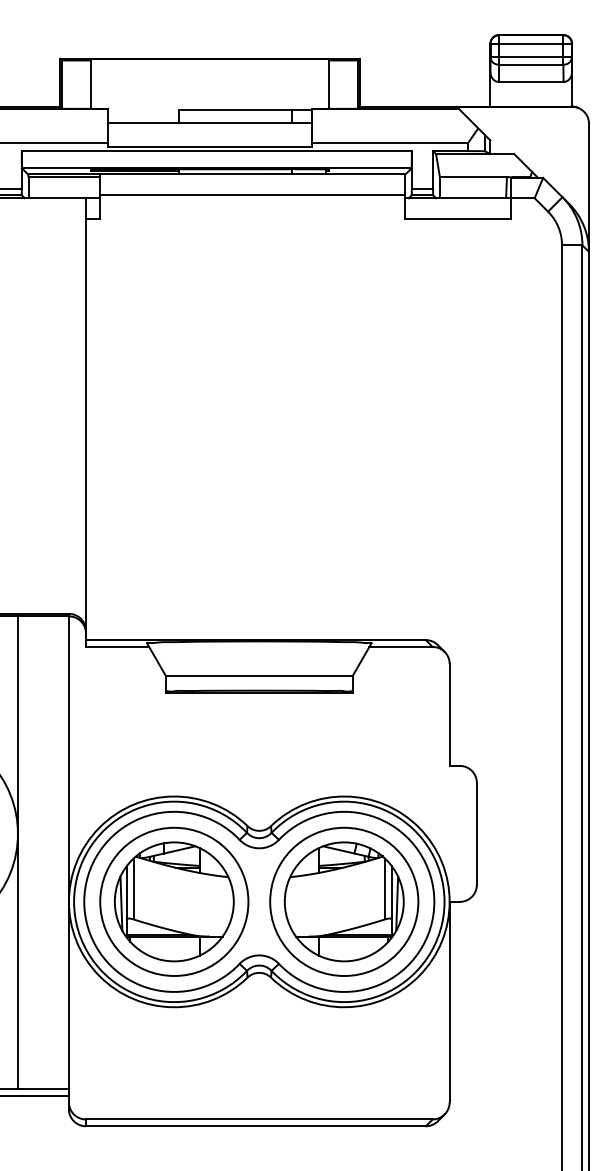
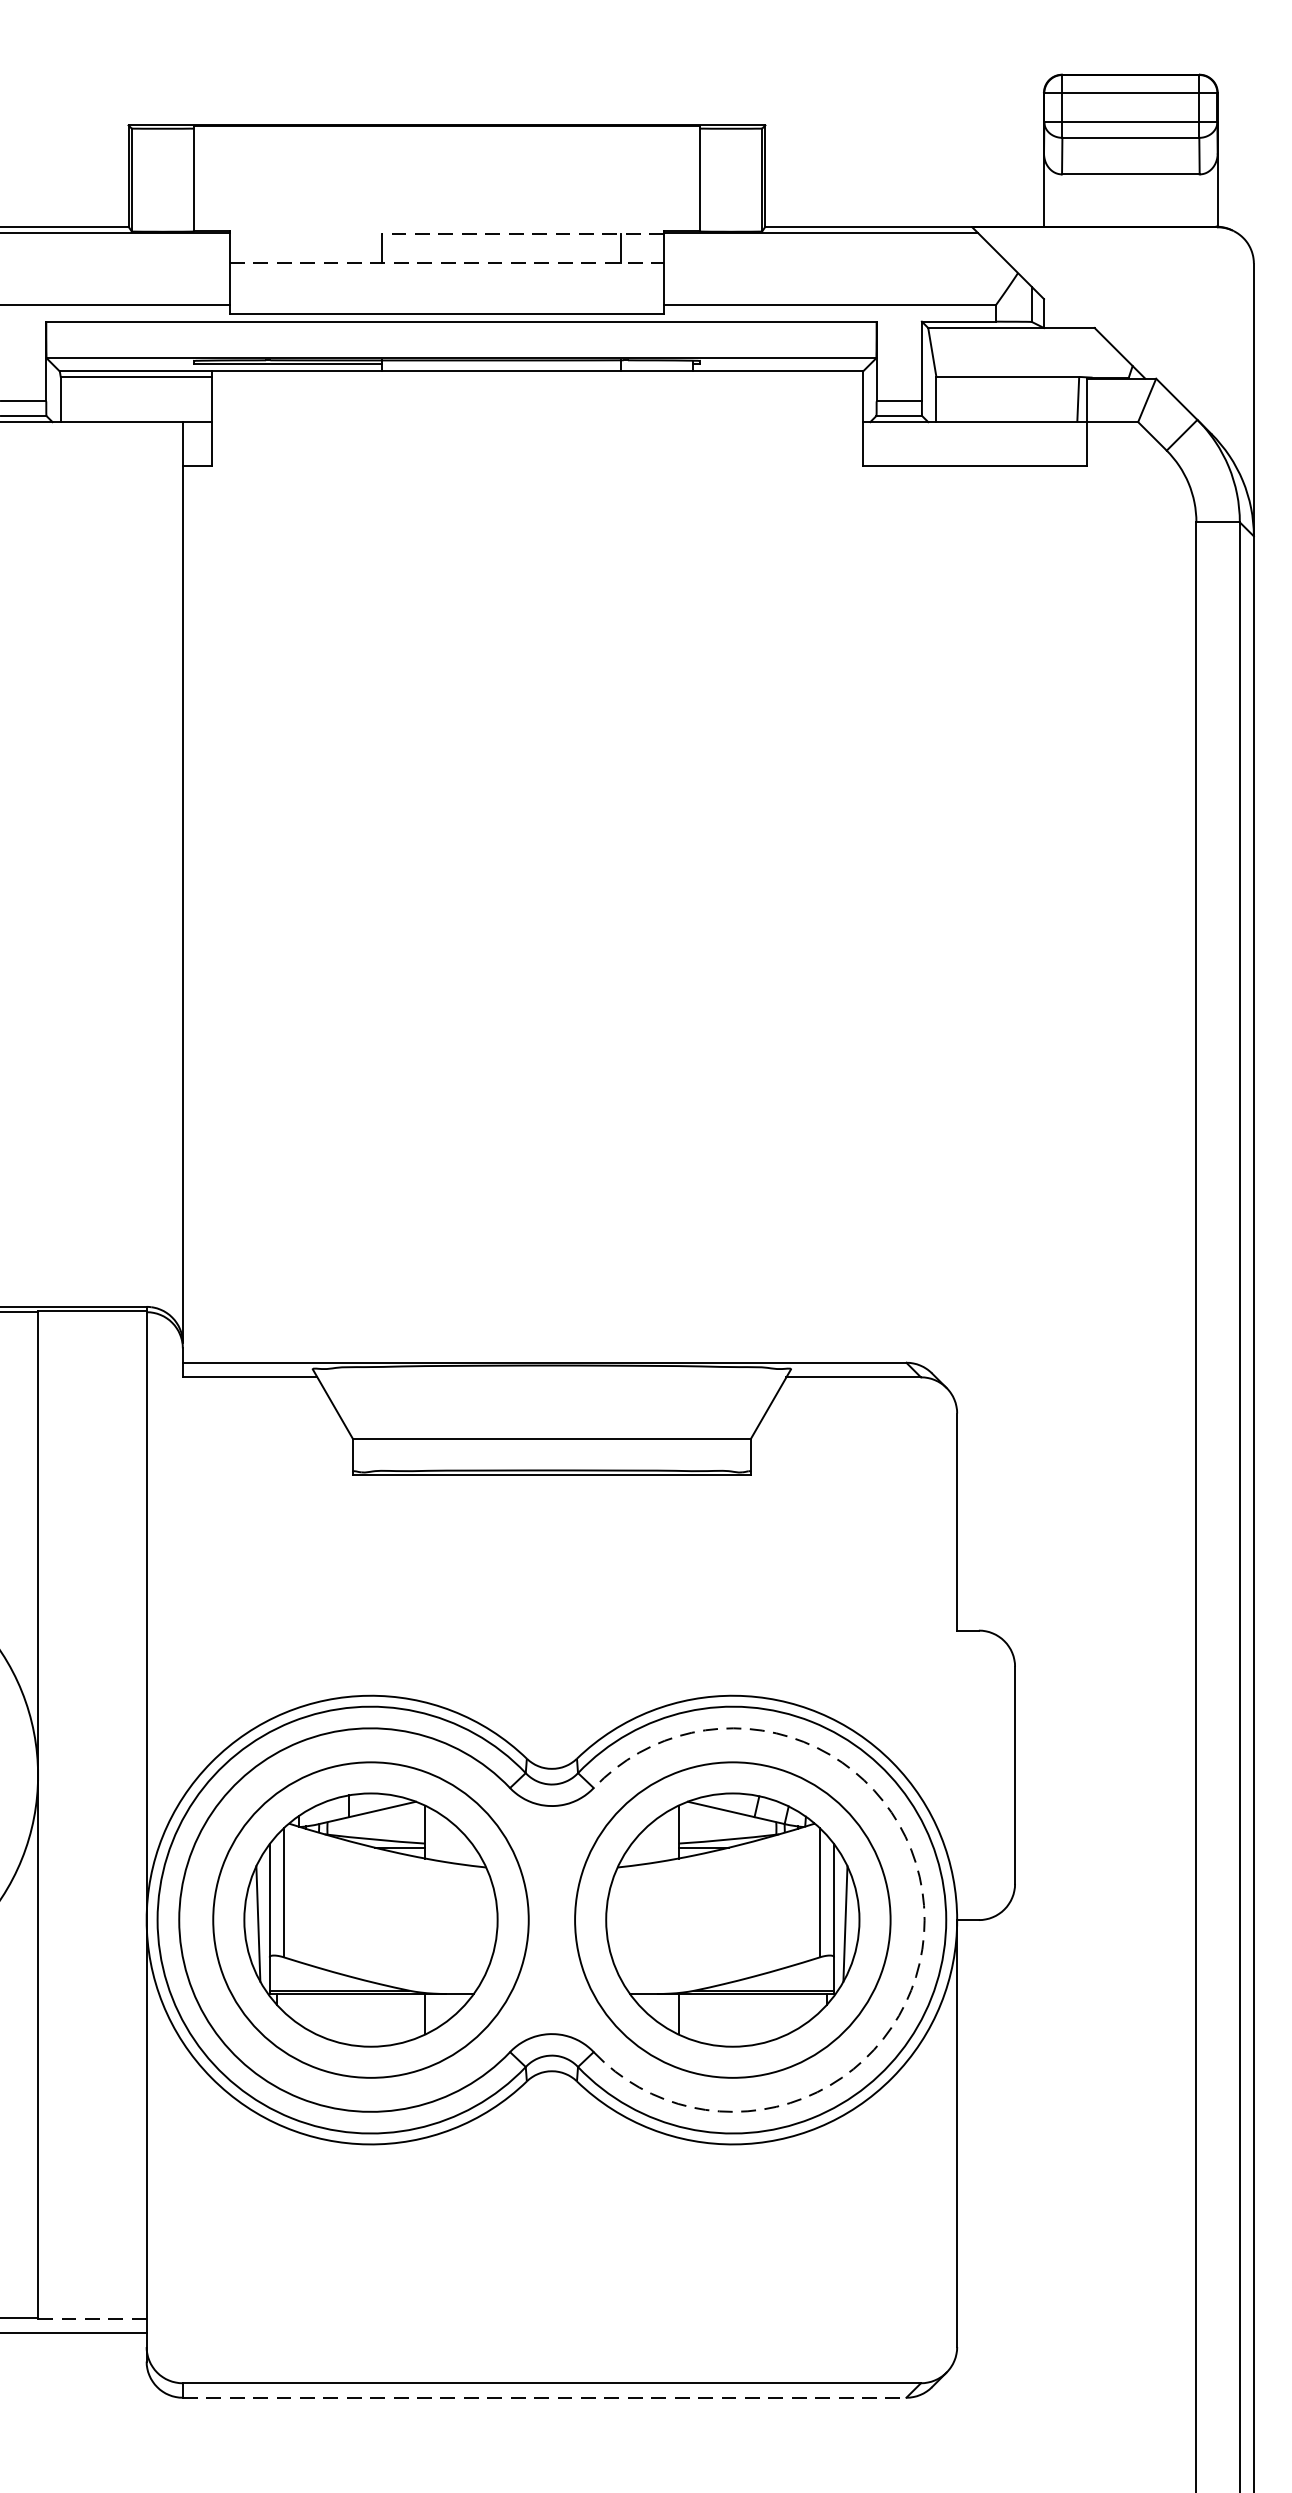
line: (245, 109) -> (522, 233), solid -> dashed
line: (210, 123) -> (448, 262), solid -> dashed
line: (252, 194) -> (537, 414), removed
arc: (434, 901) -> (924, 1919), solid -> dashed
line: (43, 1089) -> (92, 2319), solid -> dashed
line: (255, 1126) -> (543, 2398), solid -> dashed

